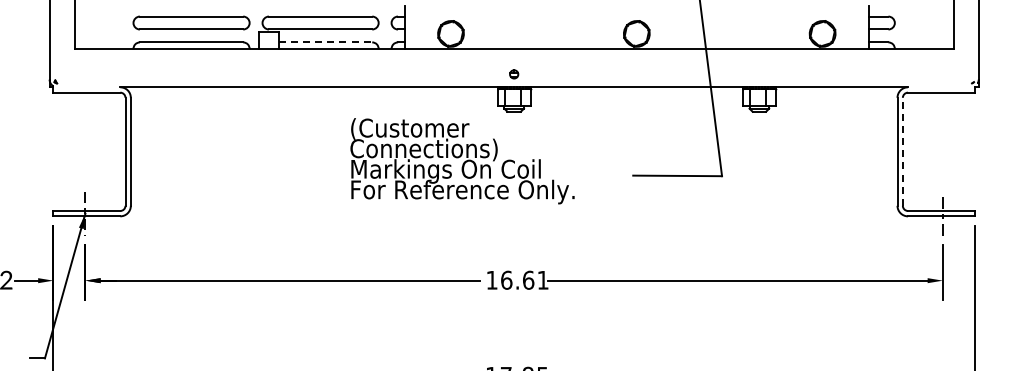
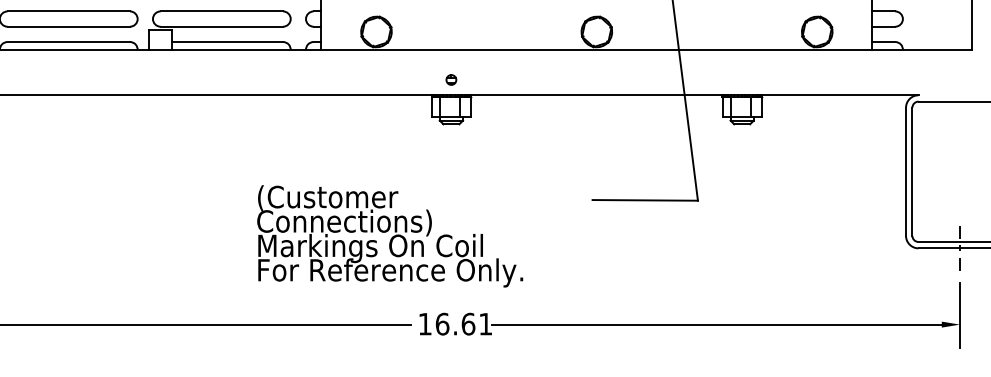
line: (325, 42) -> (227, 42), dashed -> solid
line: (902, 151) -> (911, 171), dashed -> solid
text: (462, 161) -> (390, 236), moved

